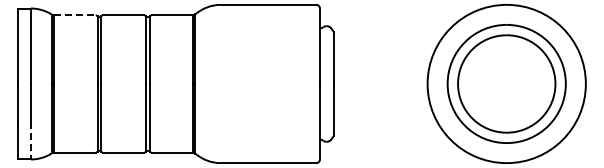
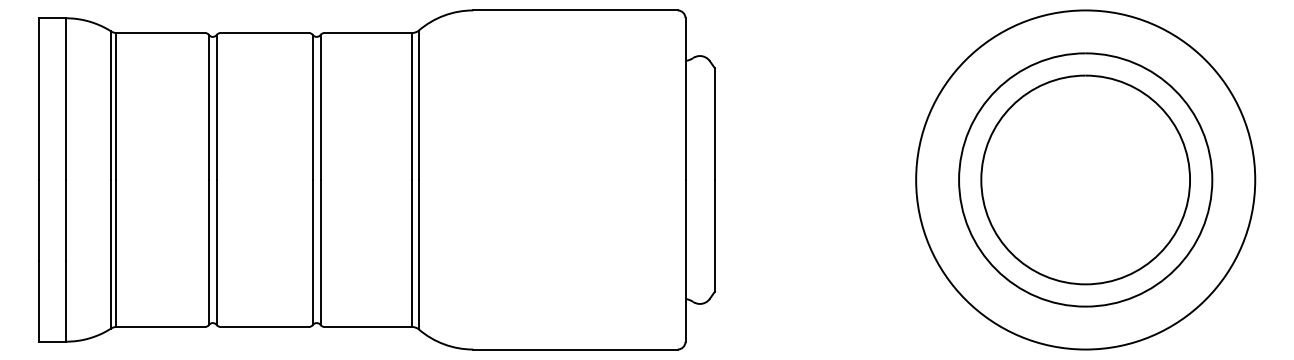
line: (75, 15) -> (161, 33), dashed -> solid
line: (30, 140) -> (65, 301), dashed -> solid

